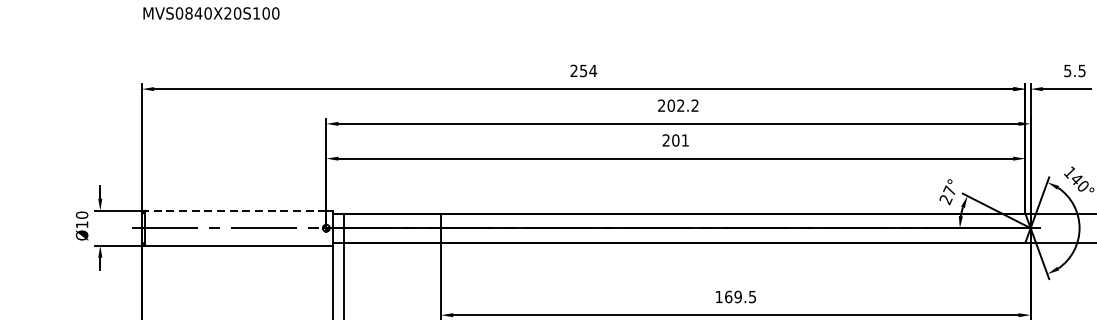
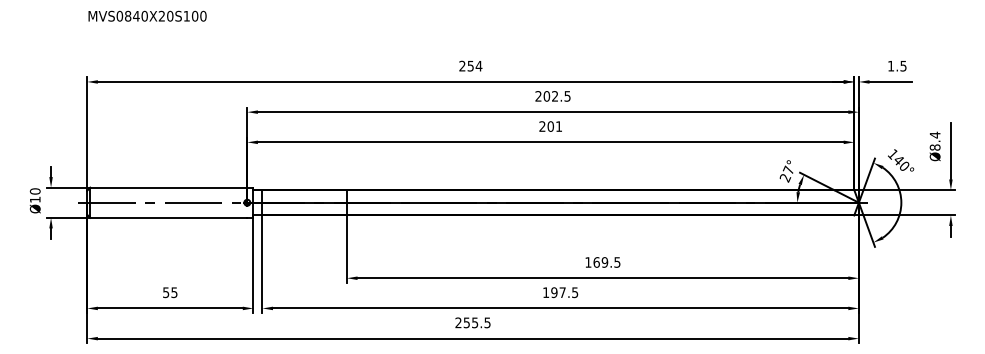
text: (1068, 71) -> (891, 66), 5.5 -> 1.5
text: (695, 105) -> (567, 96), 202.2 -> 202.5
line: (235, 210) -> (168, 187), dashed -> solid

